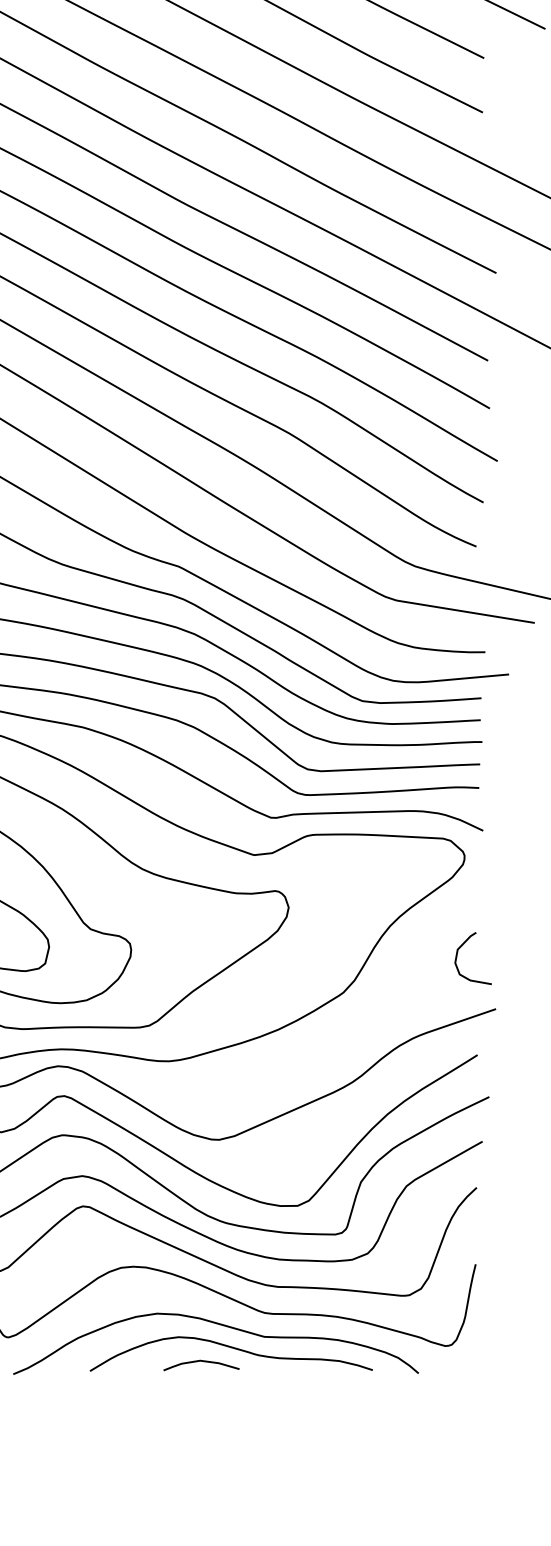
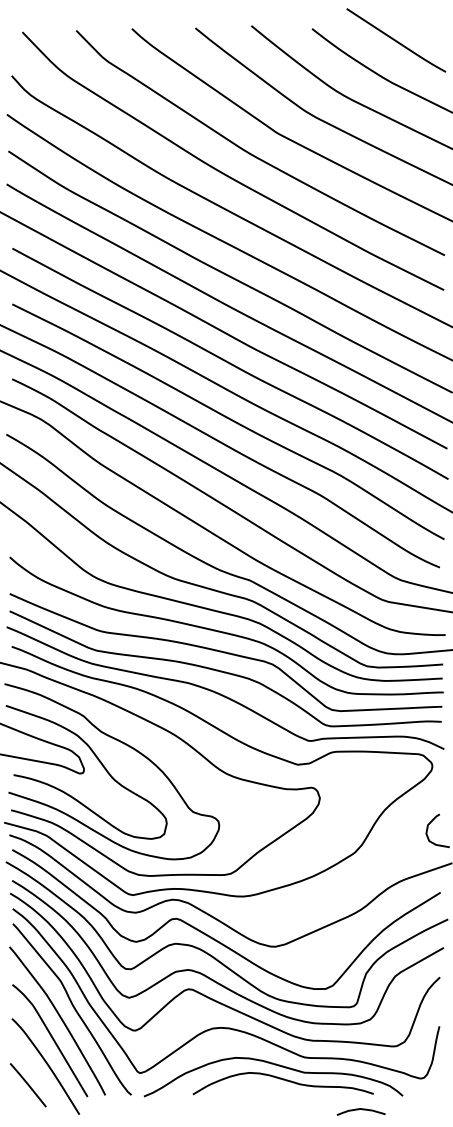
curve: (200, 1361) -> (360, 1109), moved

